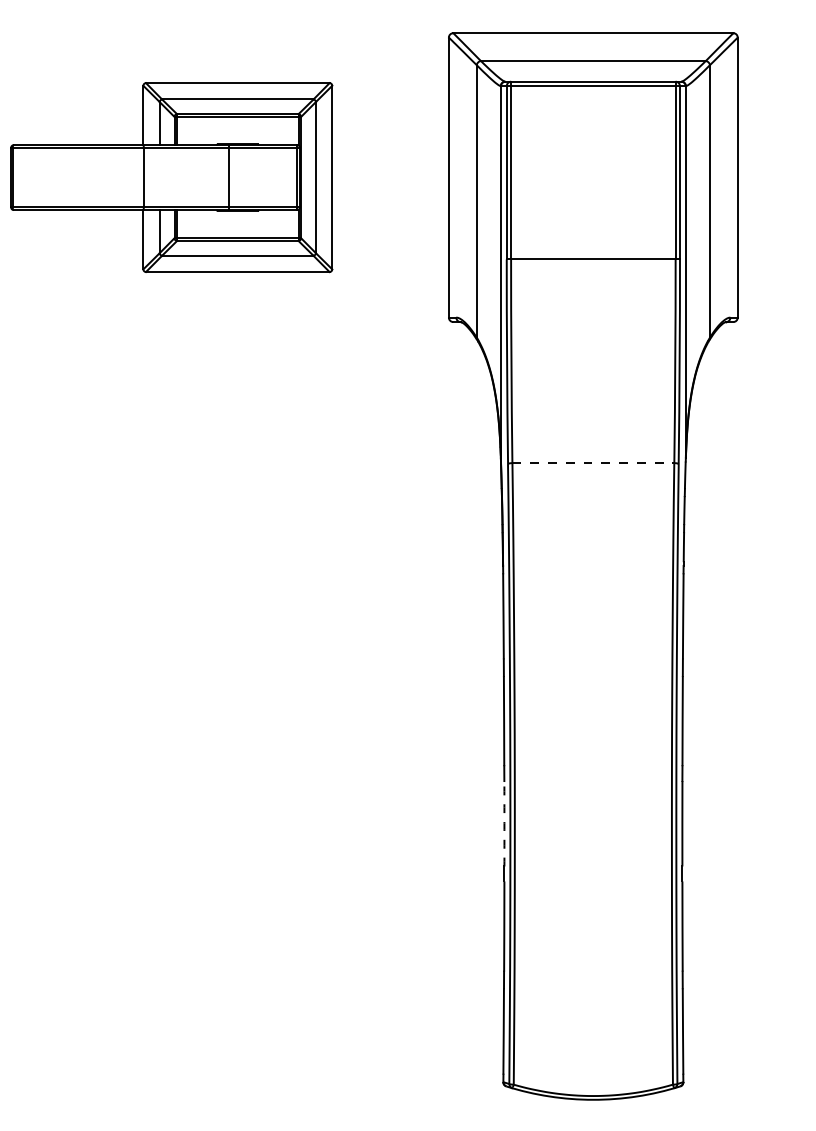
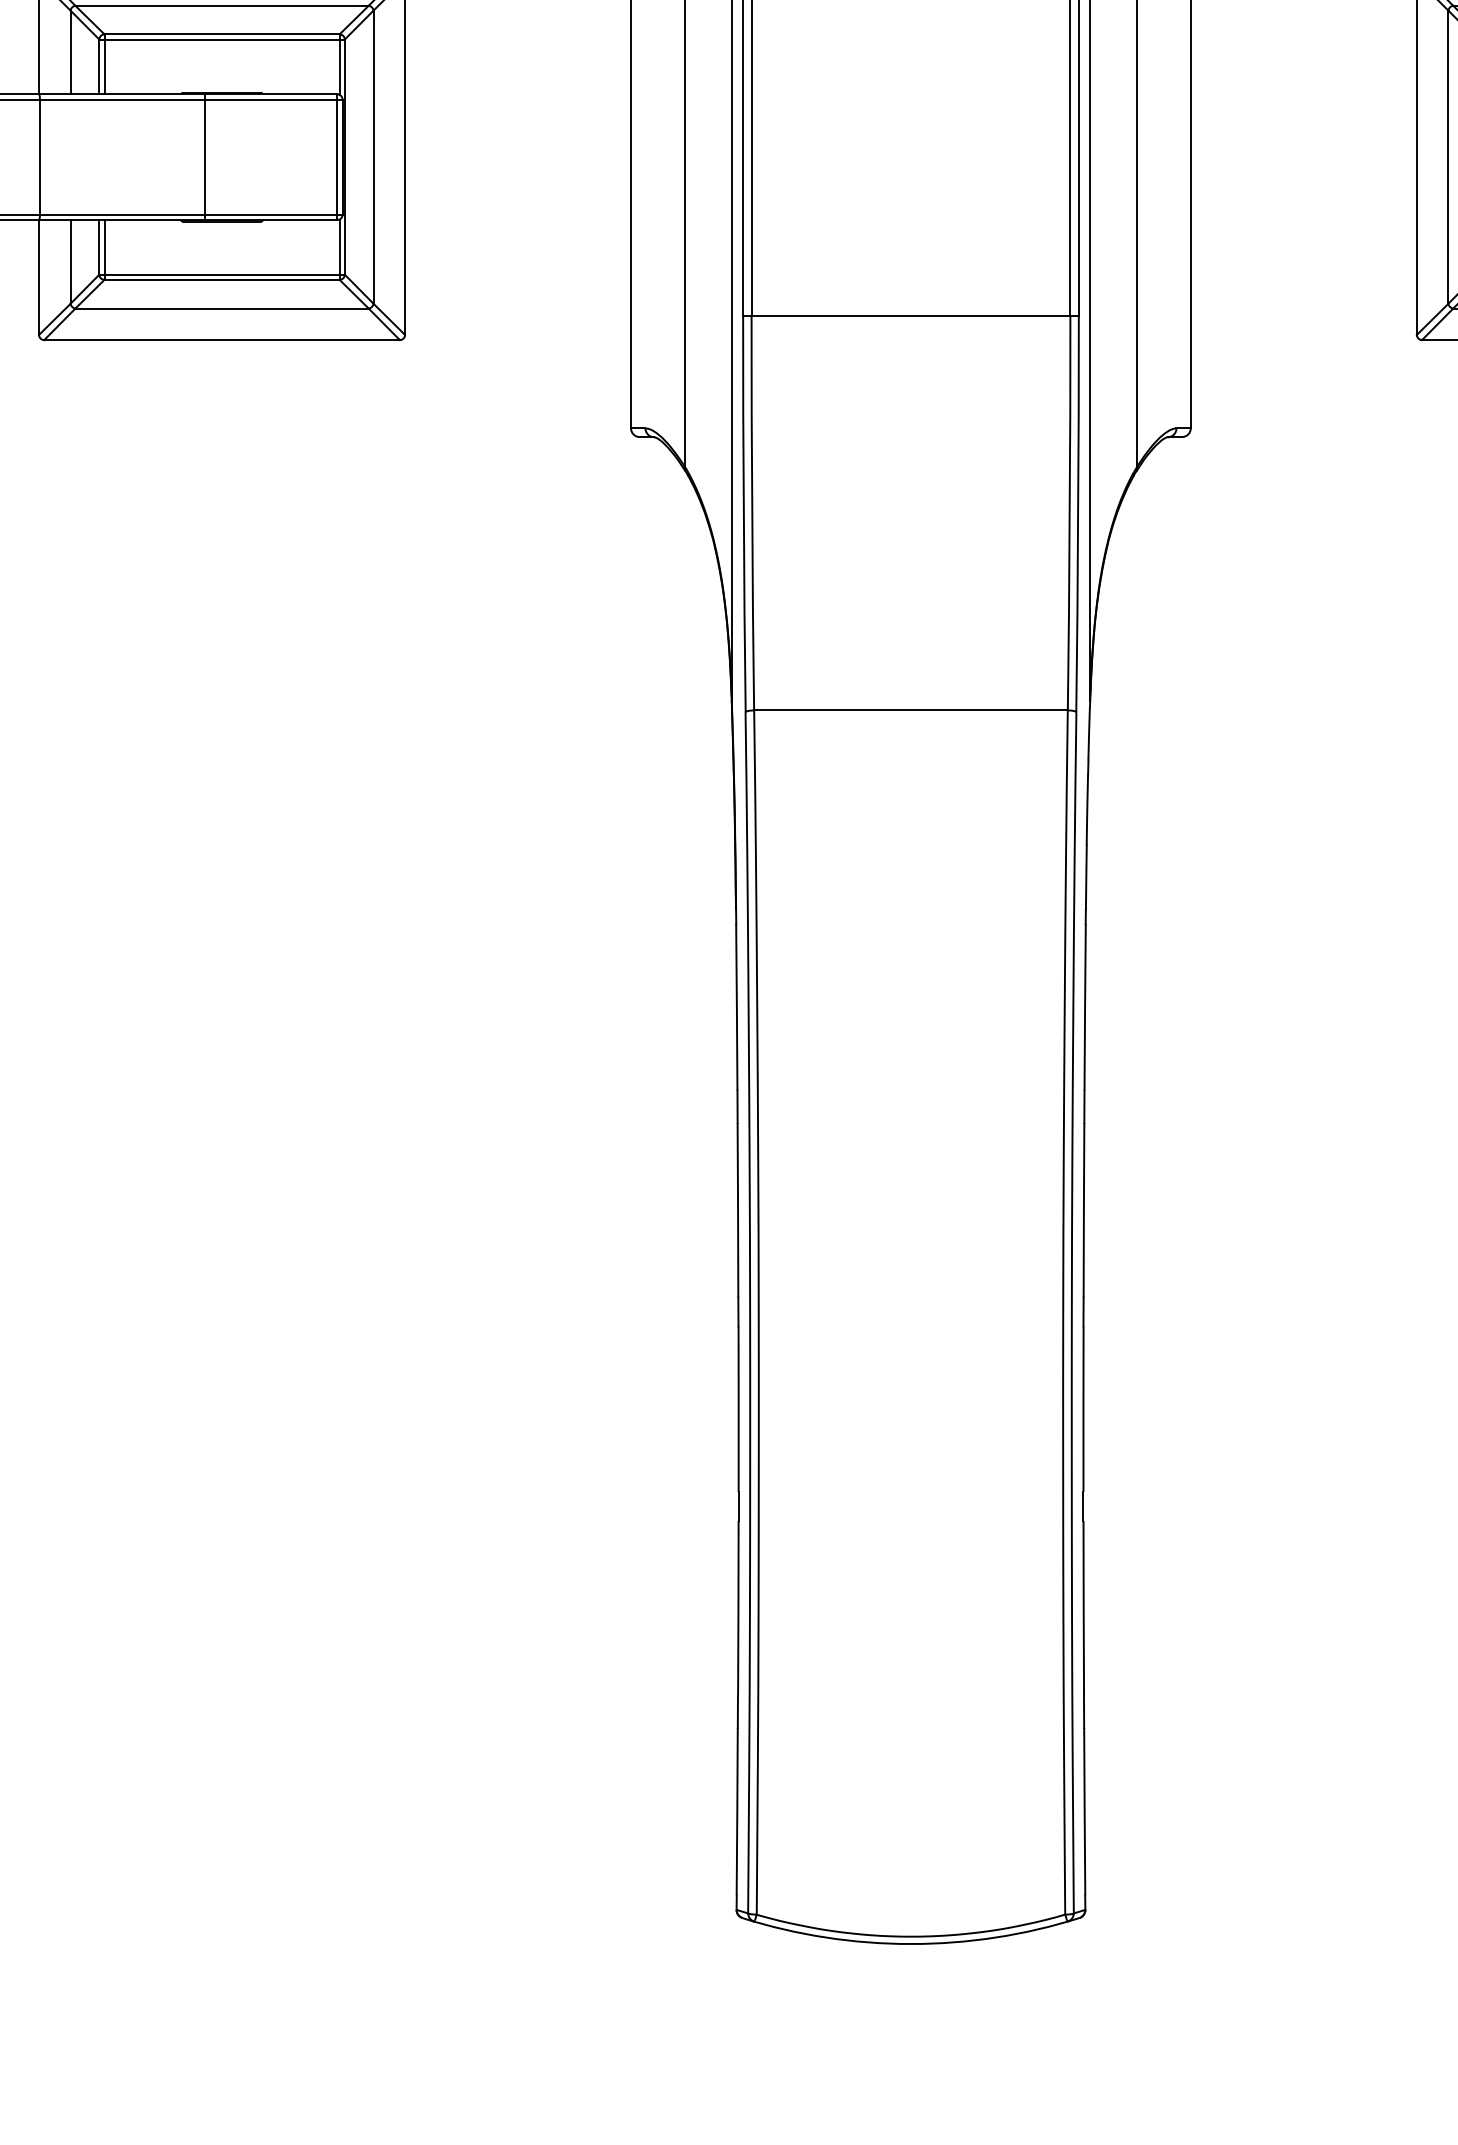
line: (593, 463) -> (911, 711), dashed -> solid
arc: (504, 823) -> (738, 1408), dashed -> solid

